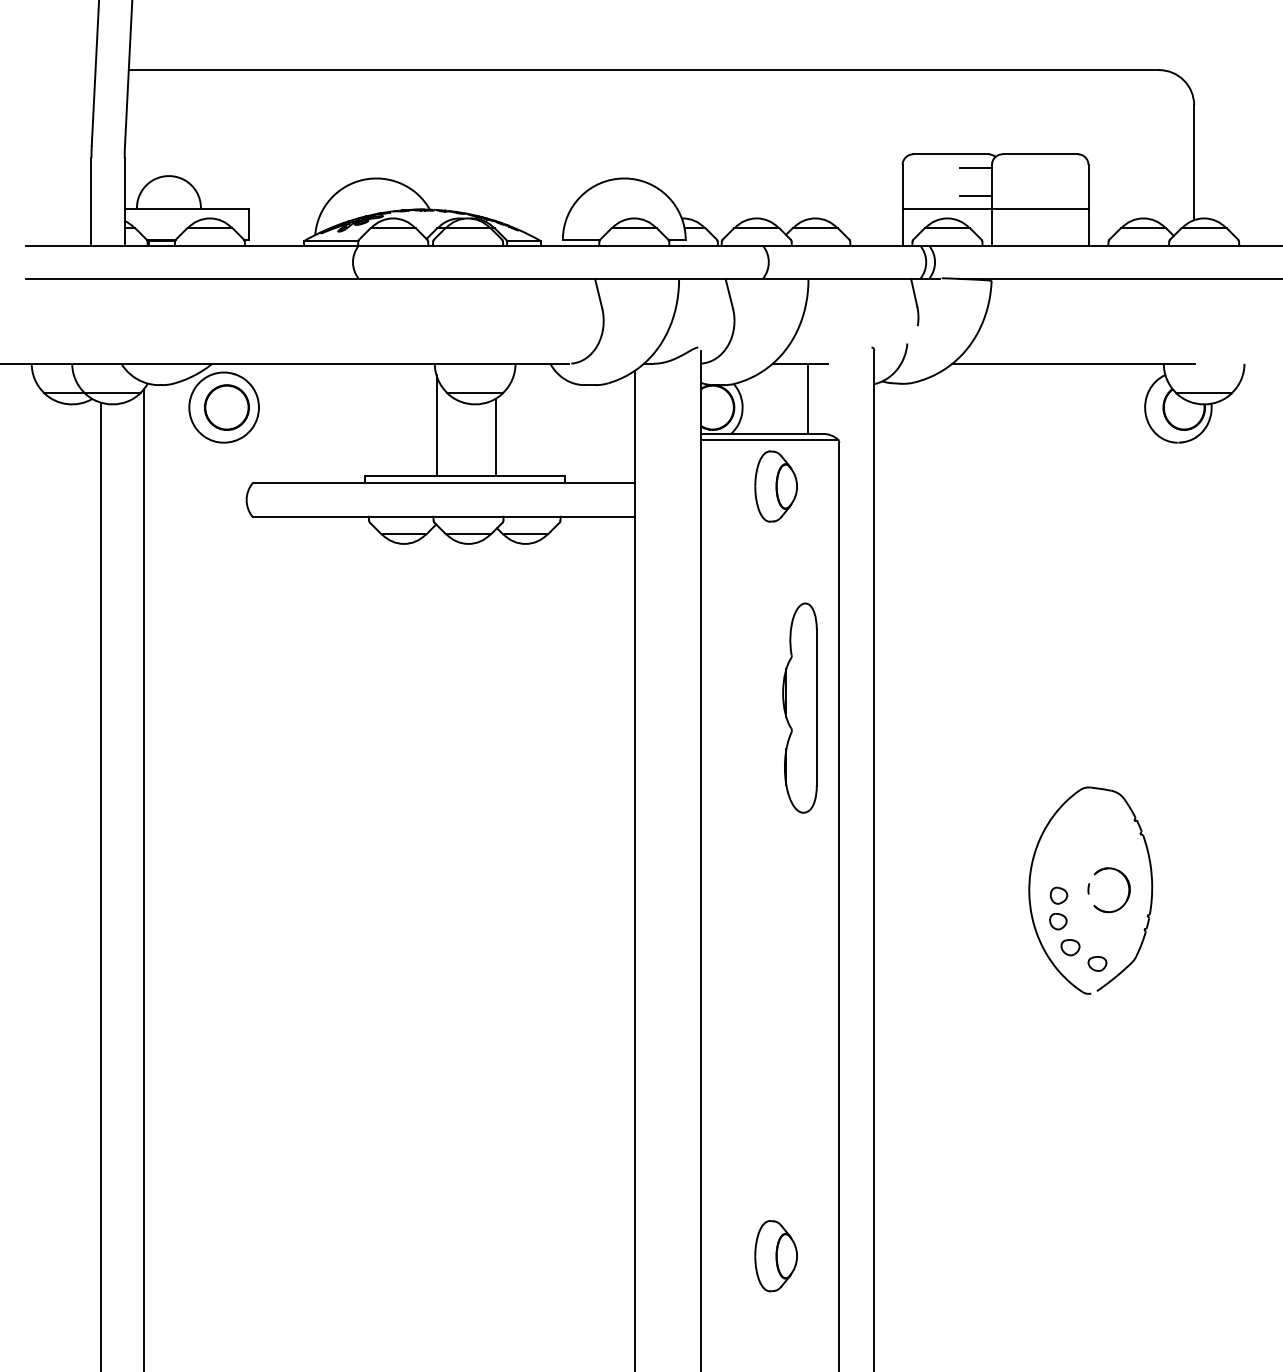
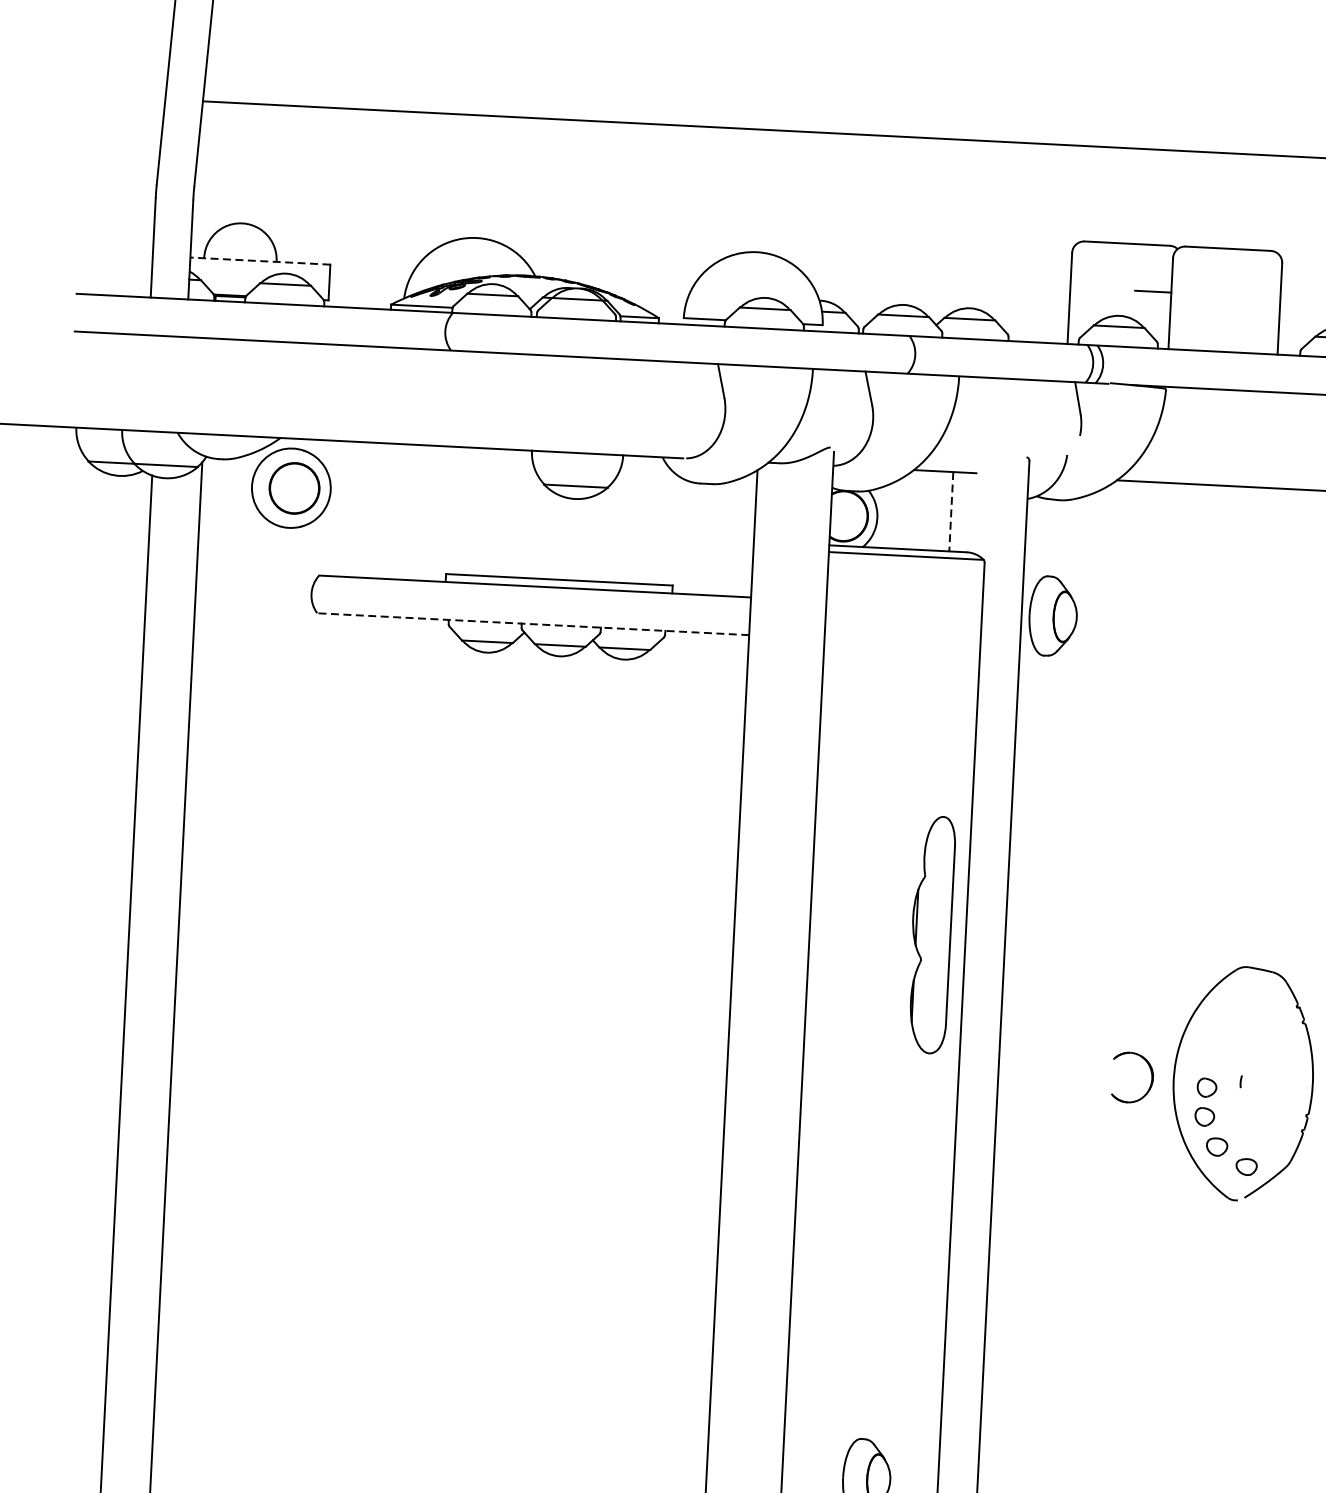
line: (975, 167) -> (1154, 259), removed
line: (186, 208) -> (260, 261), solid -> dashed
line: (995, 208) -> (1174, 307), removed
line: (807, 399) -> (951, 512), solid -> dashed
line: (436, 425) -> (530, 520), removed
line: (495, 437) -> (596, 537), removed
part: (775, 486) -> (1052, 616), moved
line: (443, 516) -> (533, 623), solid -> dashed
part: (799, 707) -> (930, 934), moved
part: (1127, 885) -> (1150, 1073), moved

